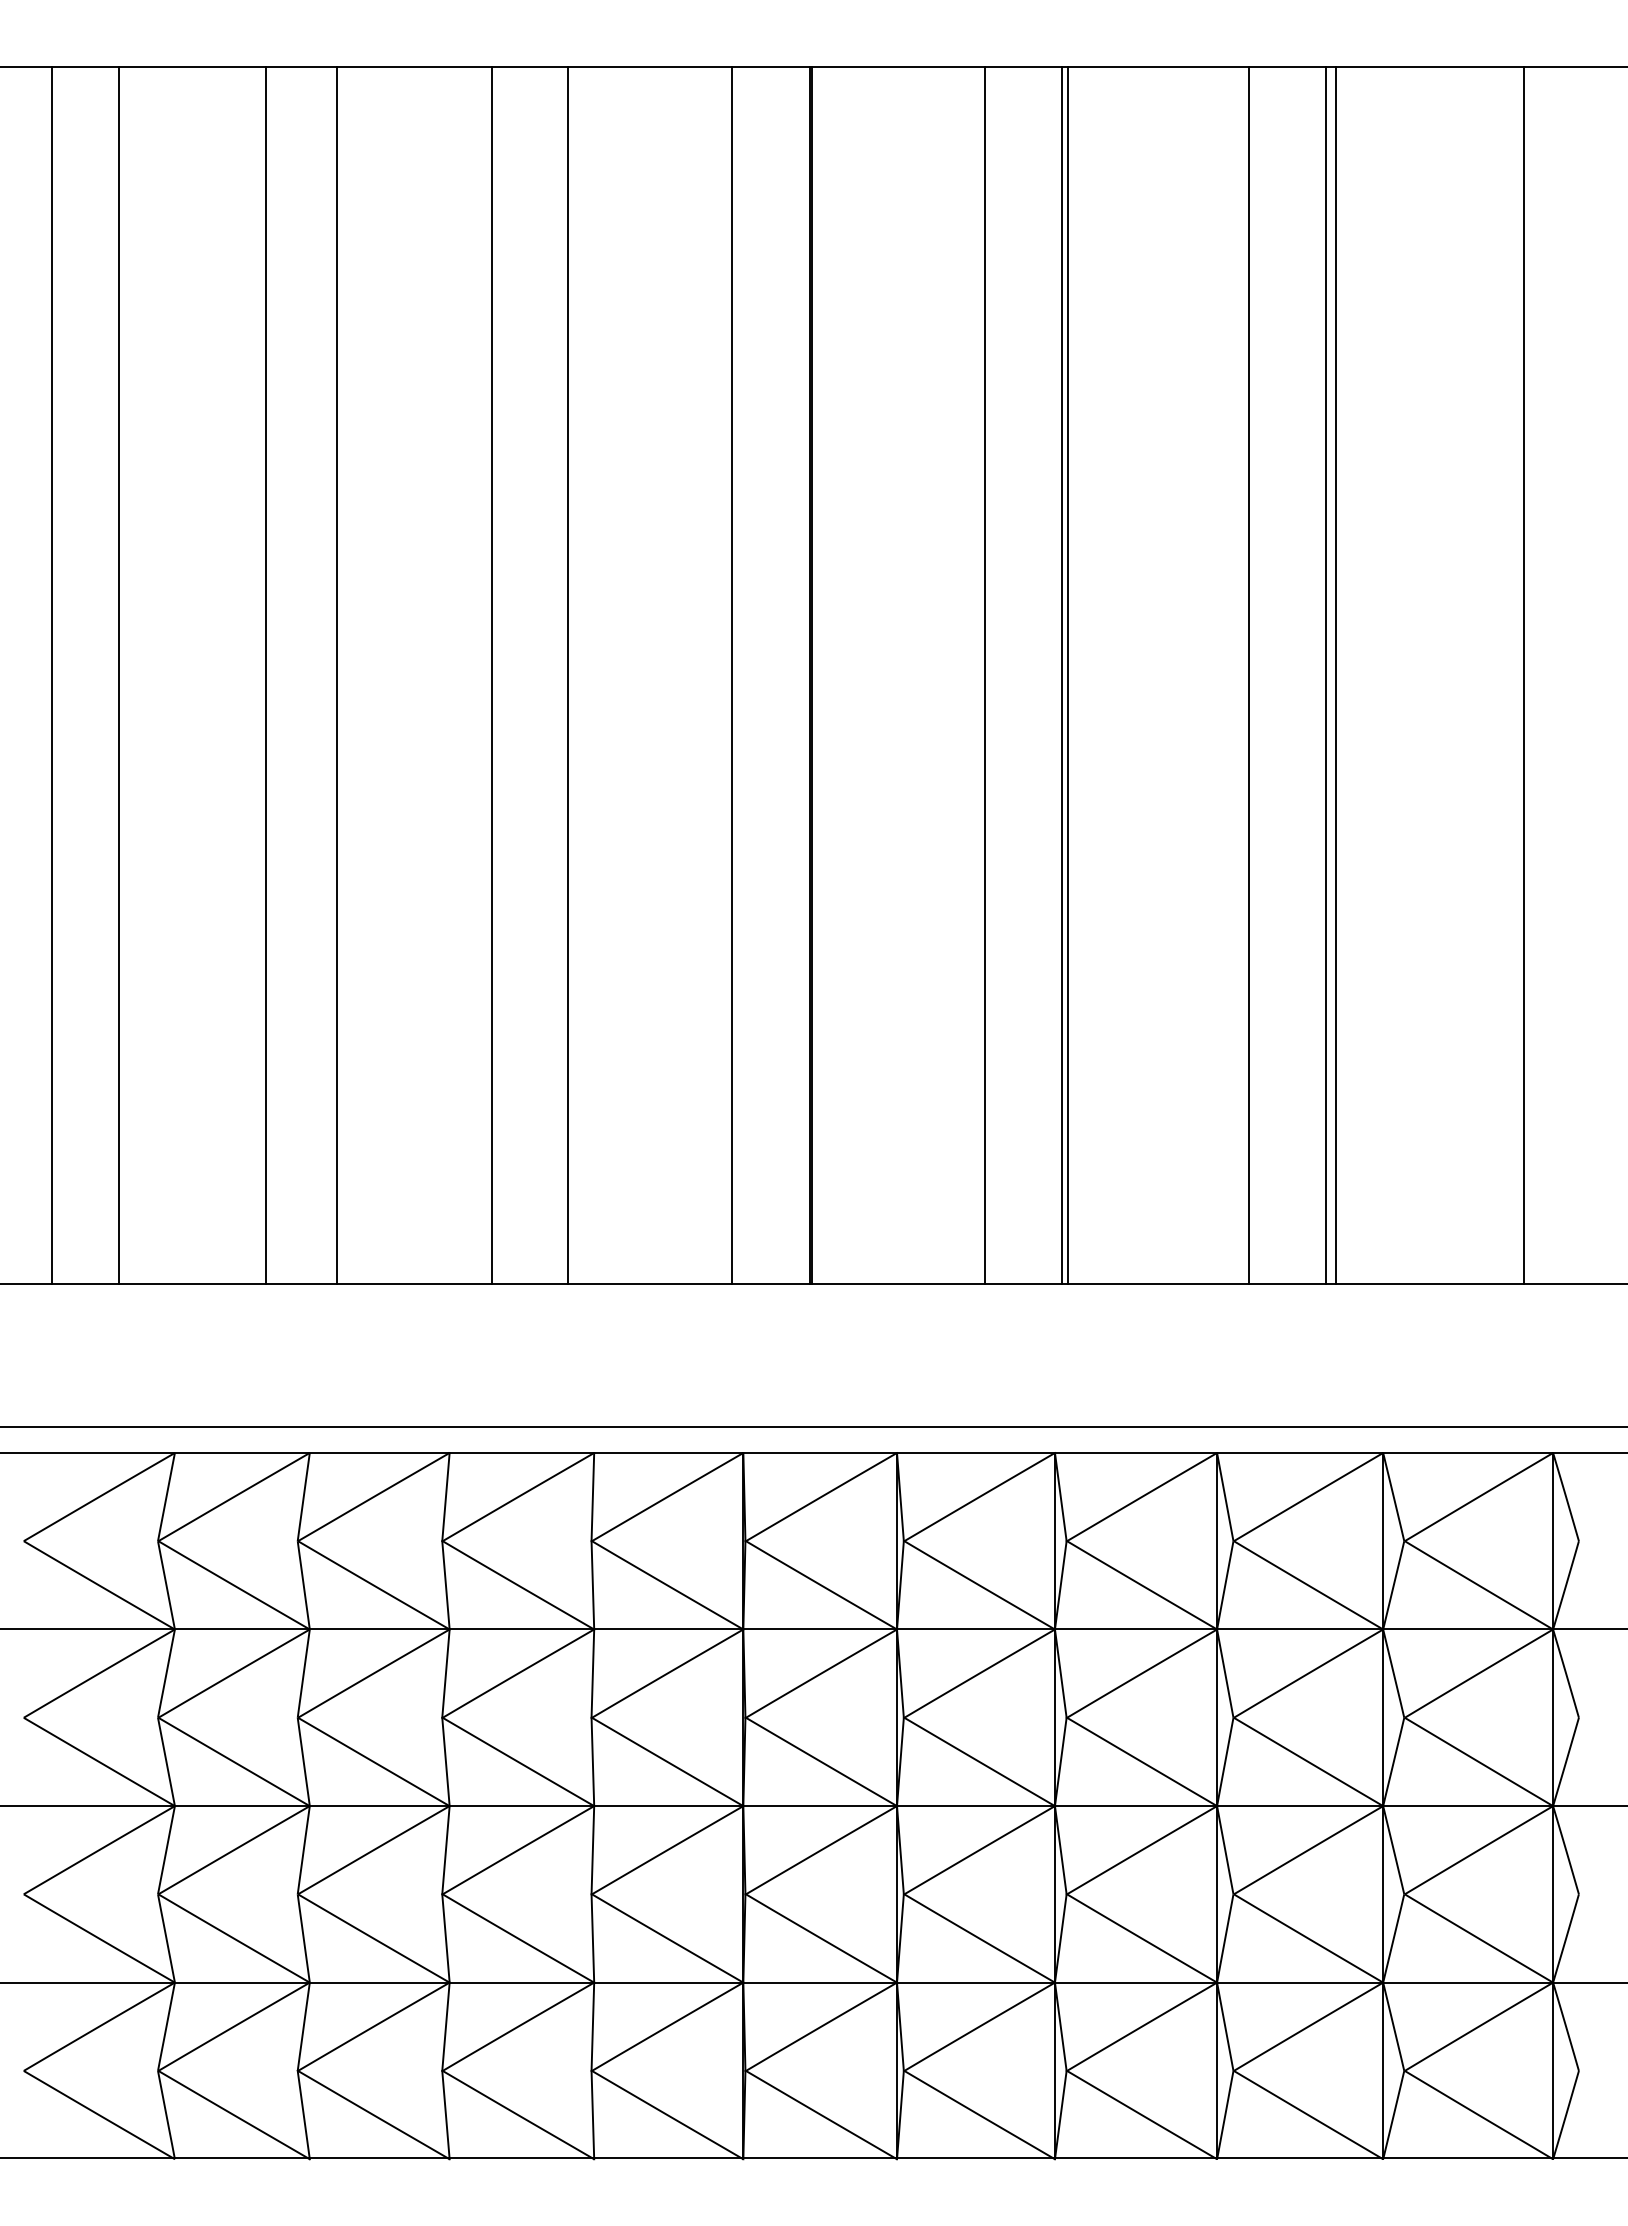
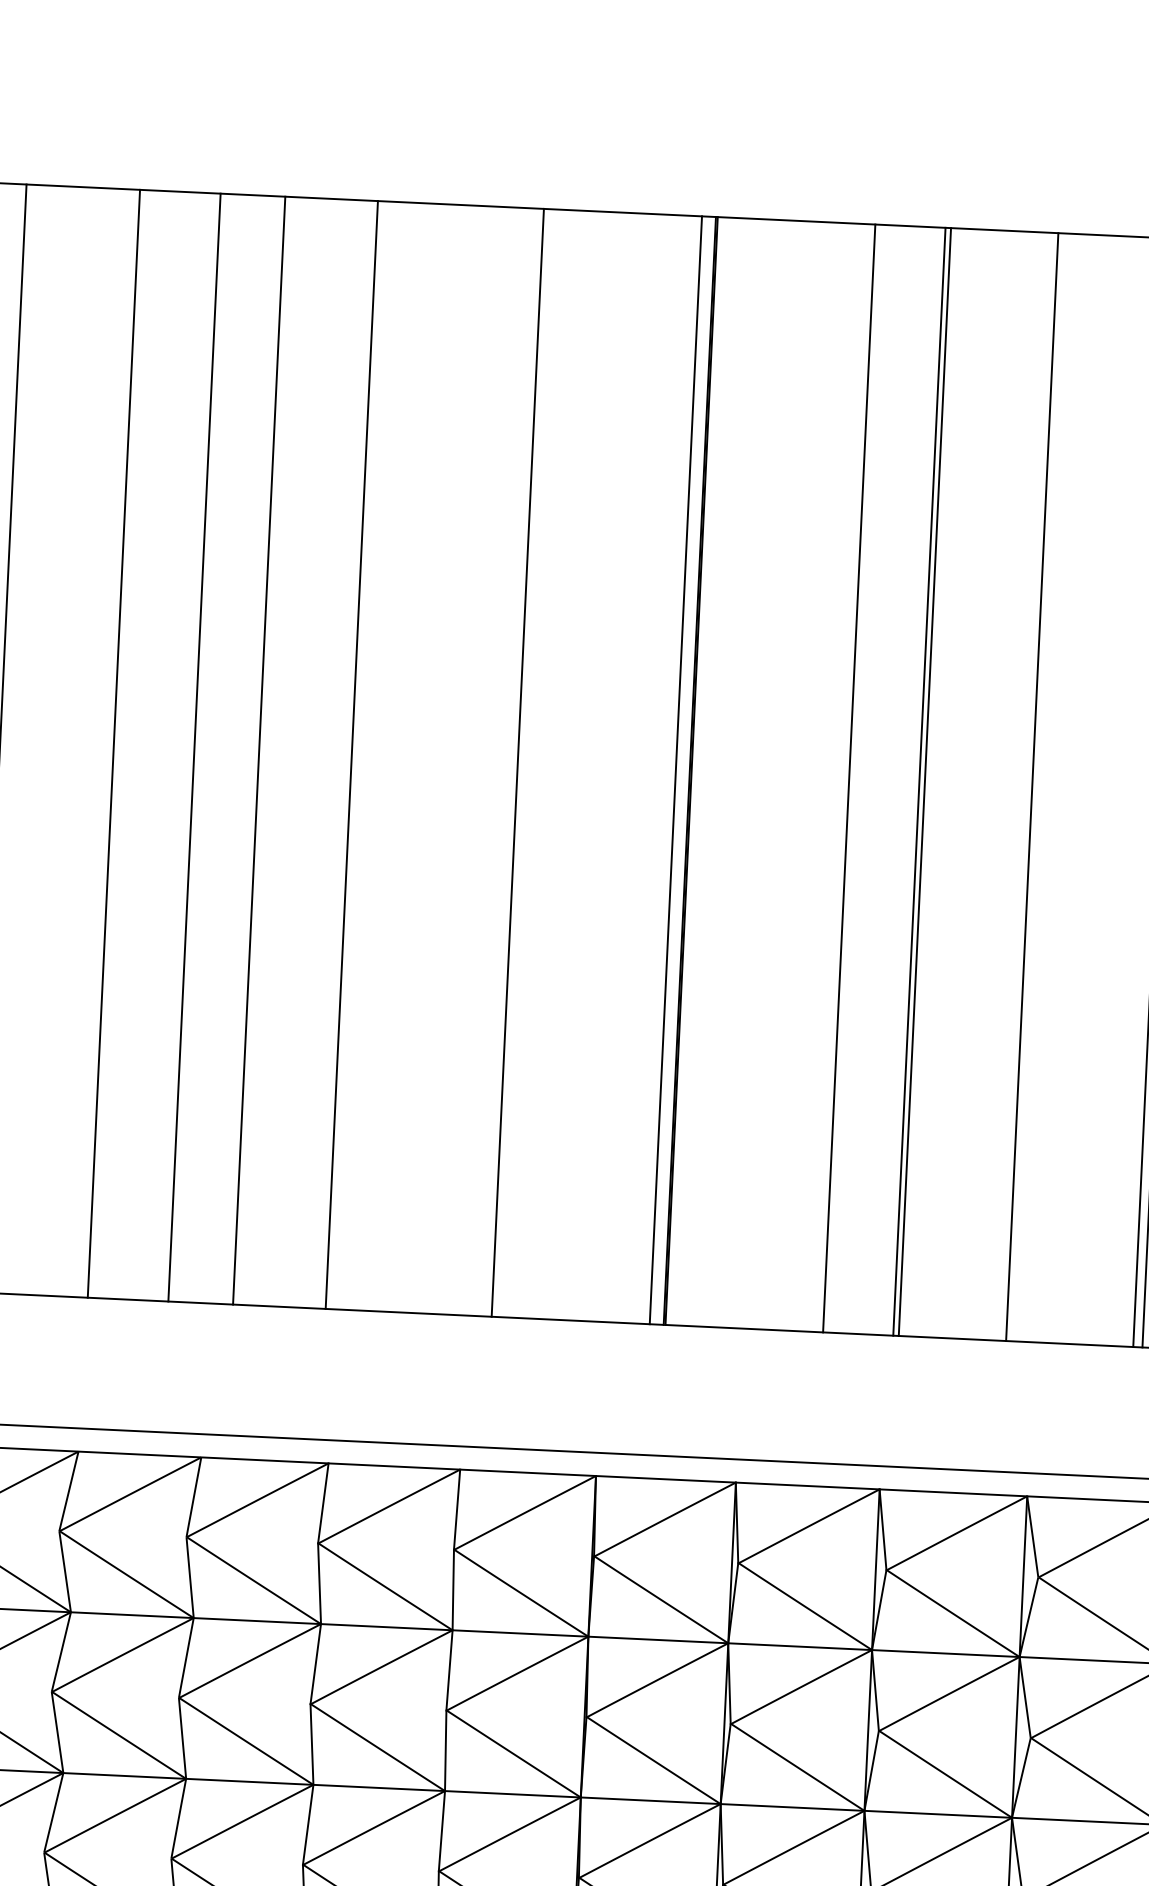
line: (119, 674) -> (114, 743), moved
line: (492, 674) -> (351, 754), moved
line: (567, 674) -> (517, 762), moved
line: (732, 674) -> (675, 769), moved
line: (1248, 674) -> (1031, 786), moved

